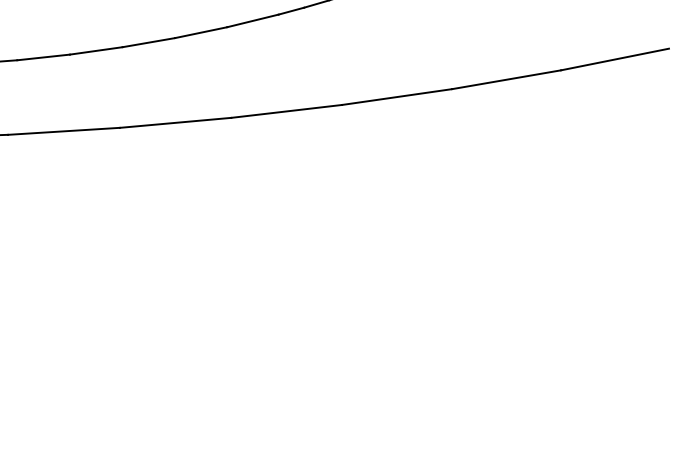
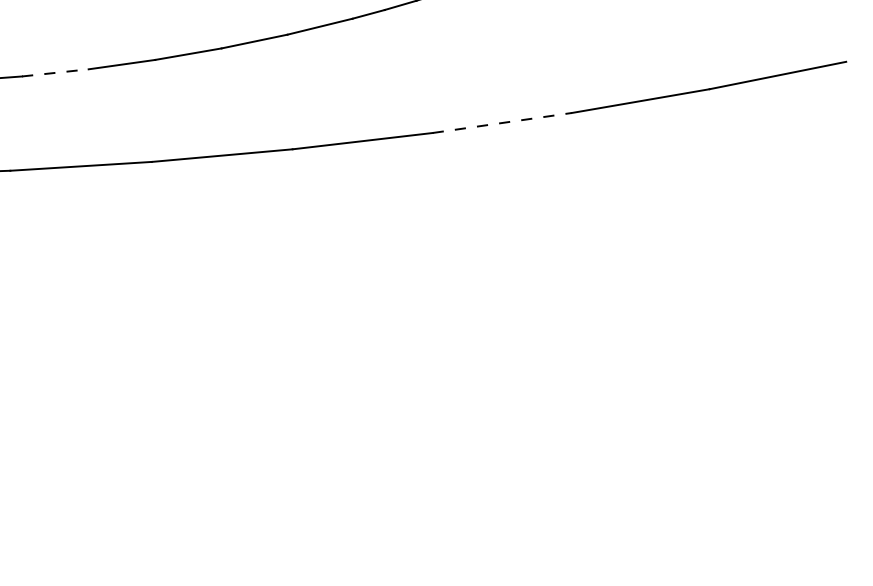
line: (44, 57) -> (56, 72), solid -> dashed
line: (397, 97) -> (502, 123), solid -> dashed

